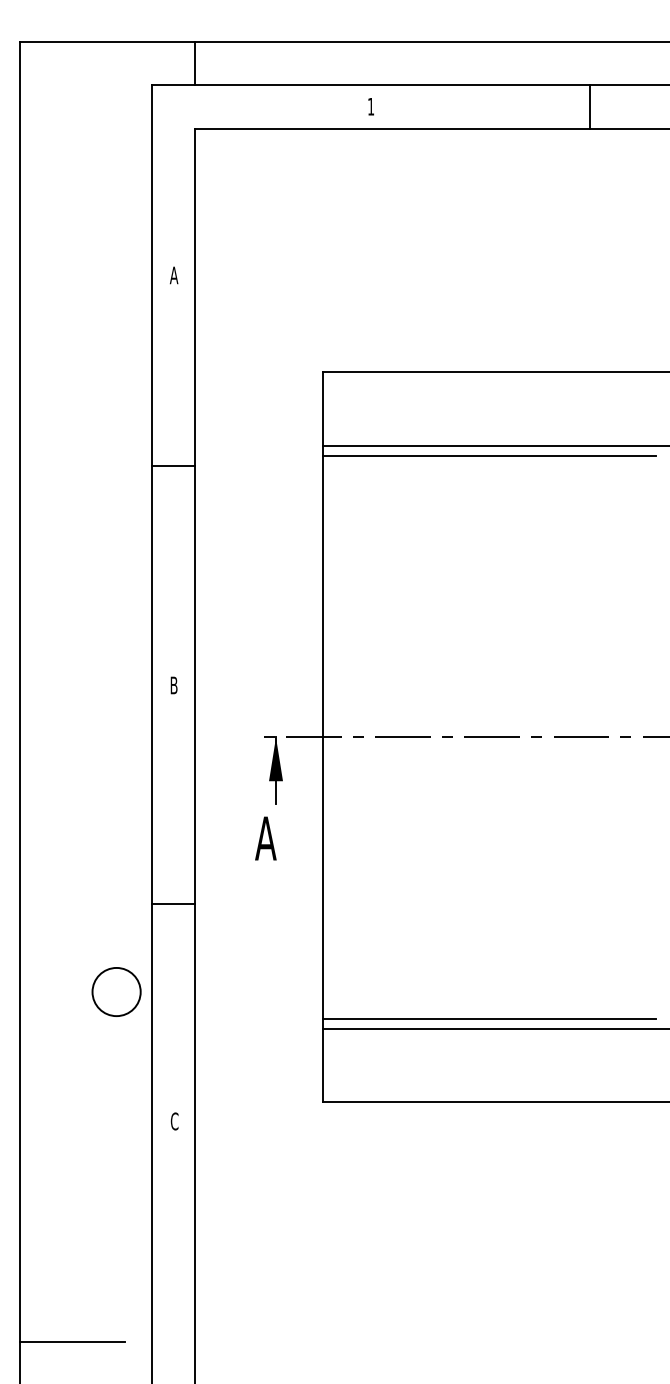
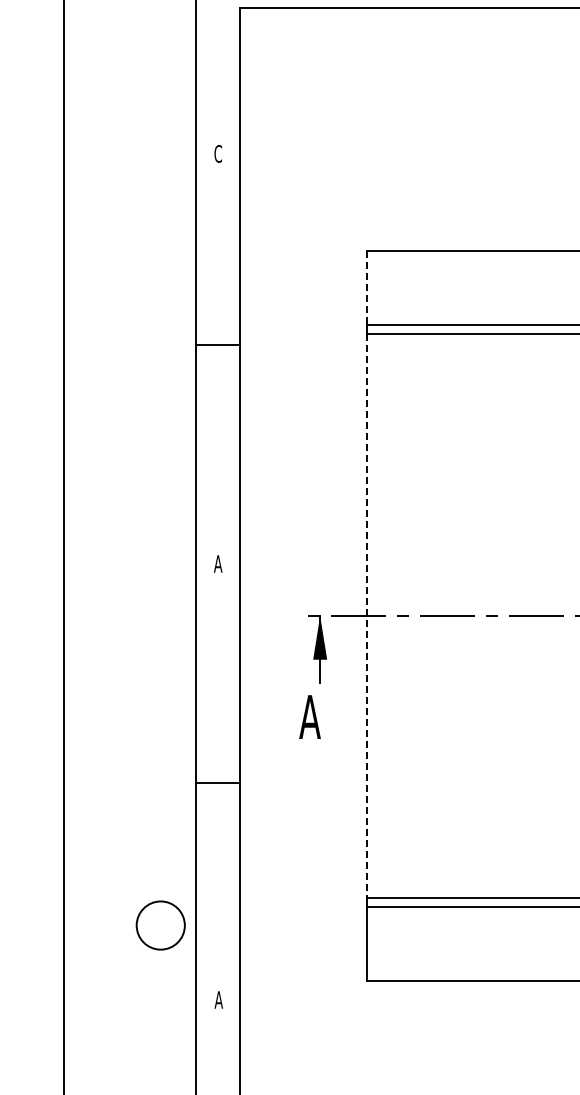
text: (173, 275) -> (217, 154), A -> C
line: (323, 409) -> (367, 288), solid -> dashed
text: (173, 685) -> (217, 564), B -> A
line: (323, 737) -> (367, 616), solid -> dashed
circle: (116, 991) -> (160, 925), moved
text: (174, 1121) -> (218, 1000), C -> A

